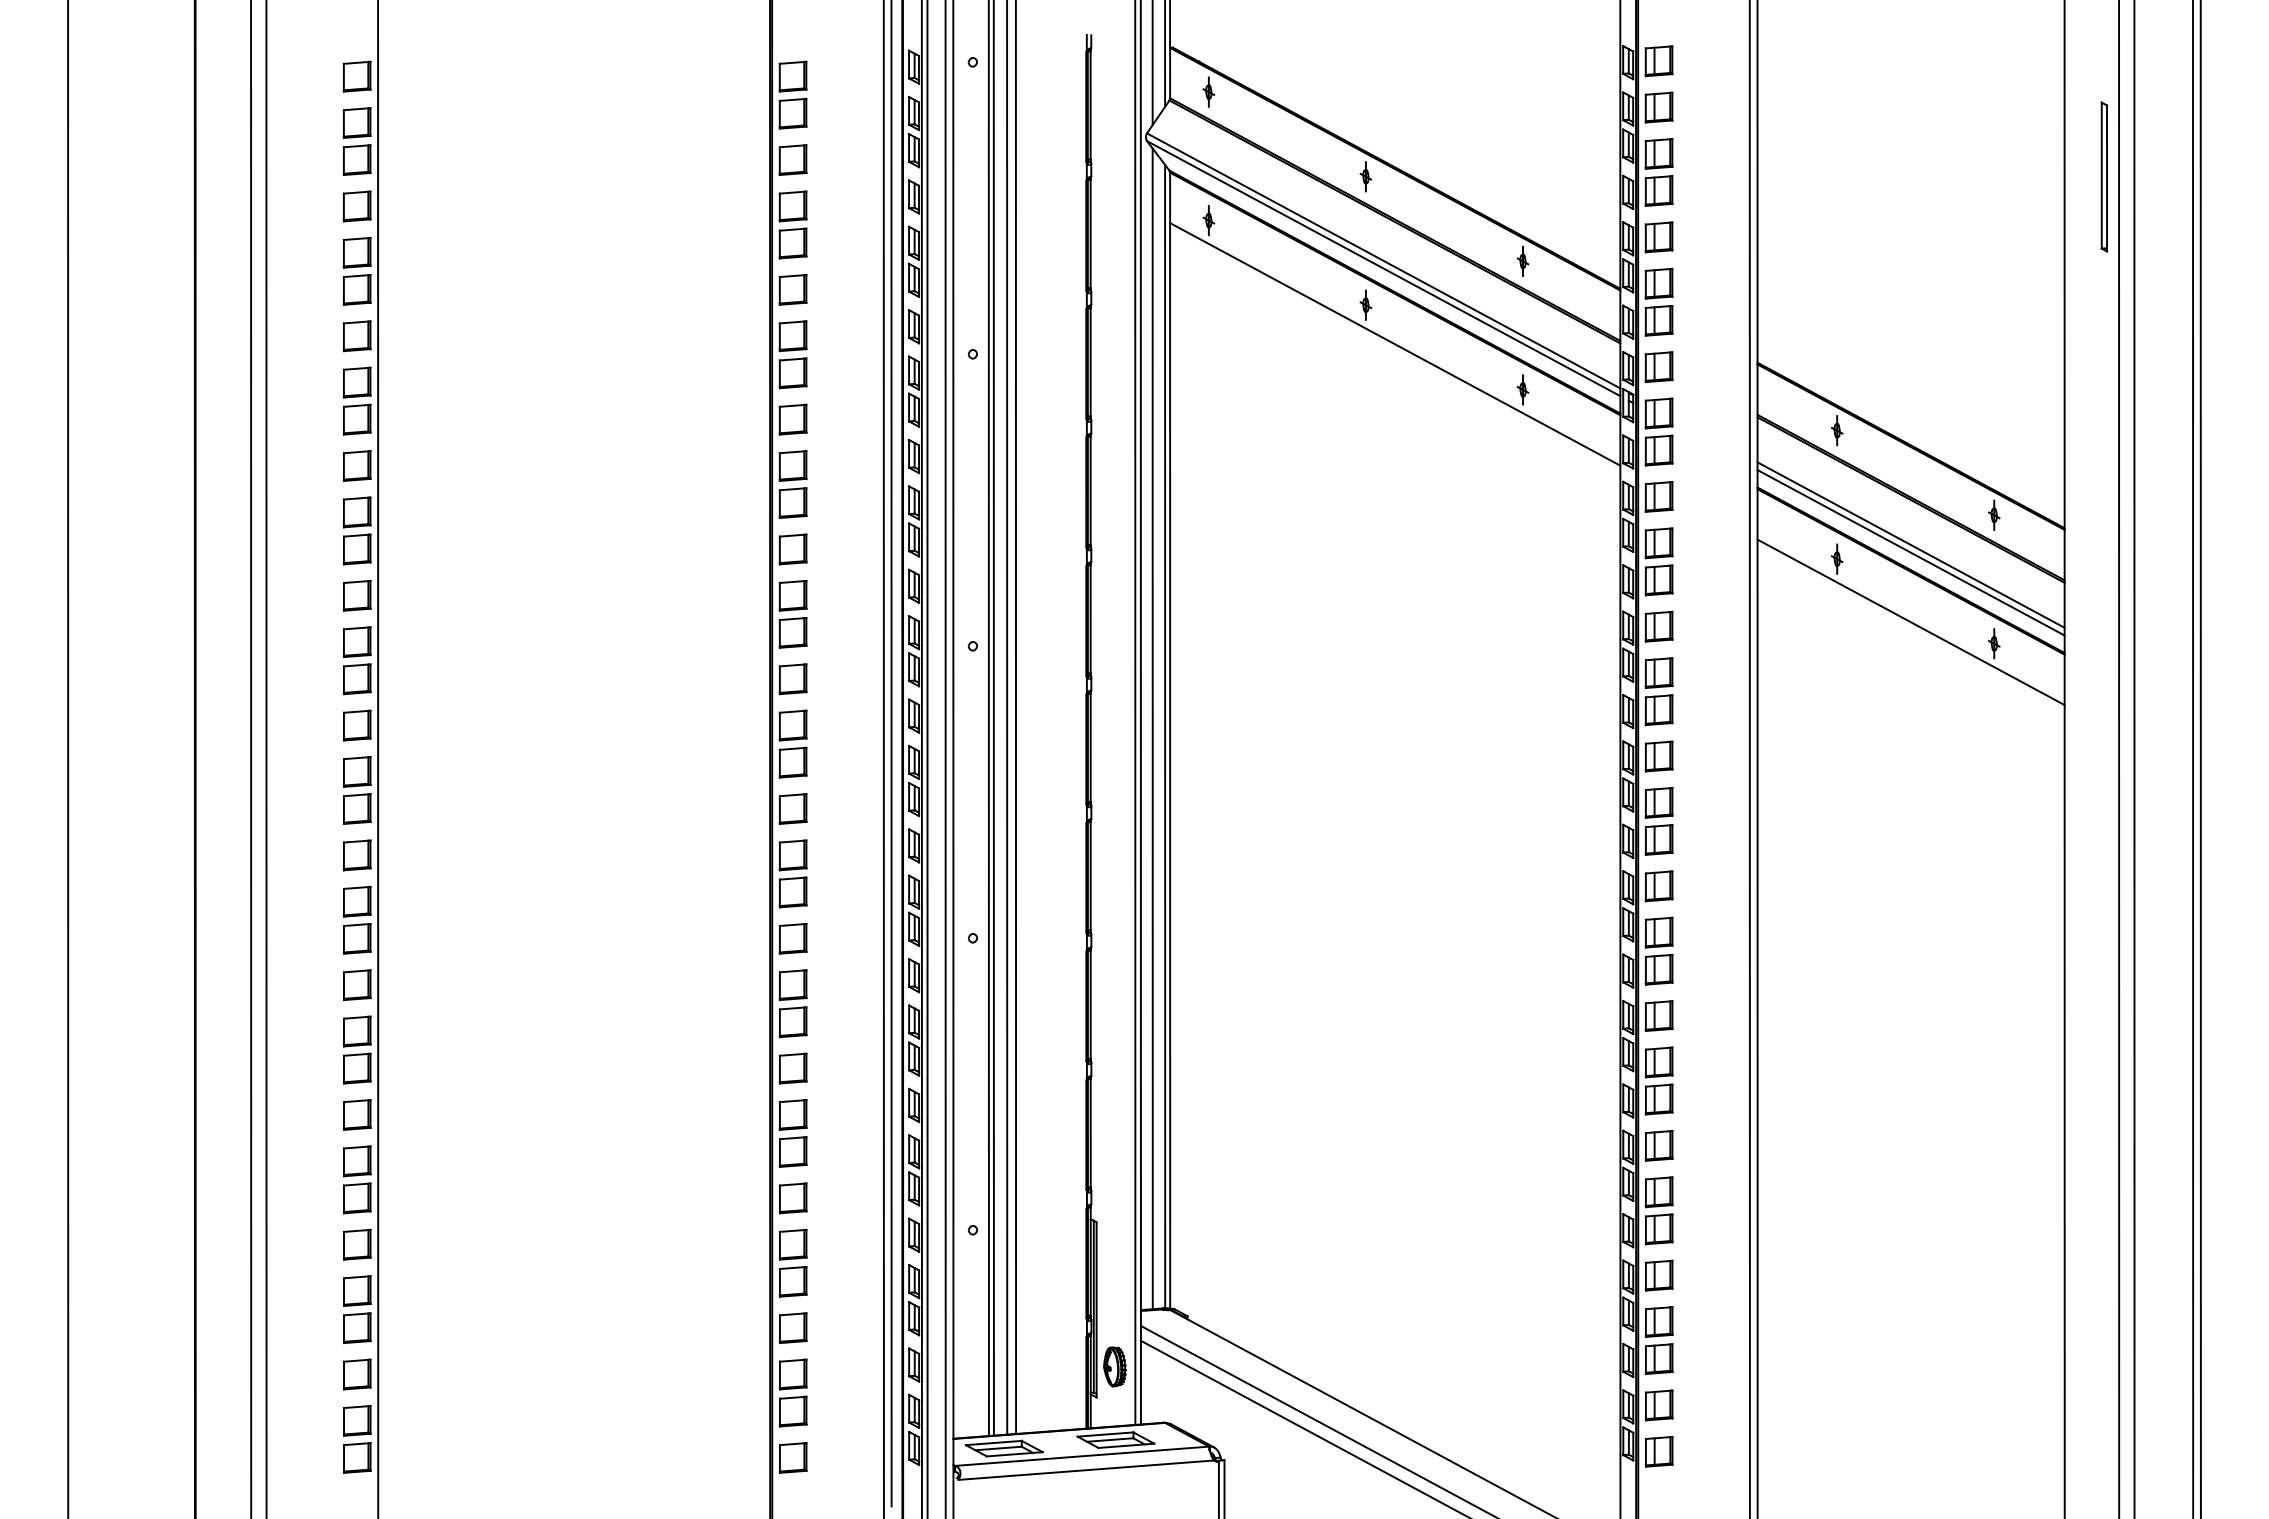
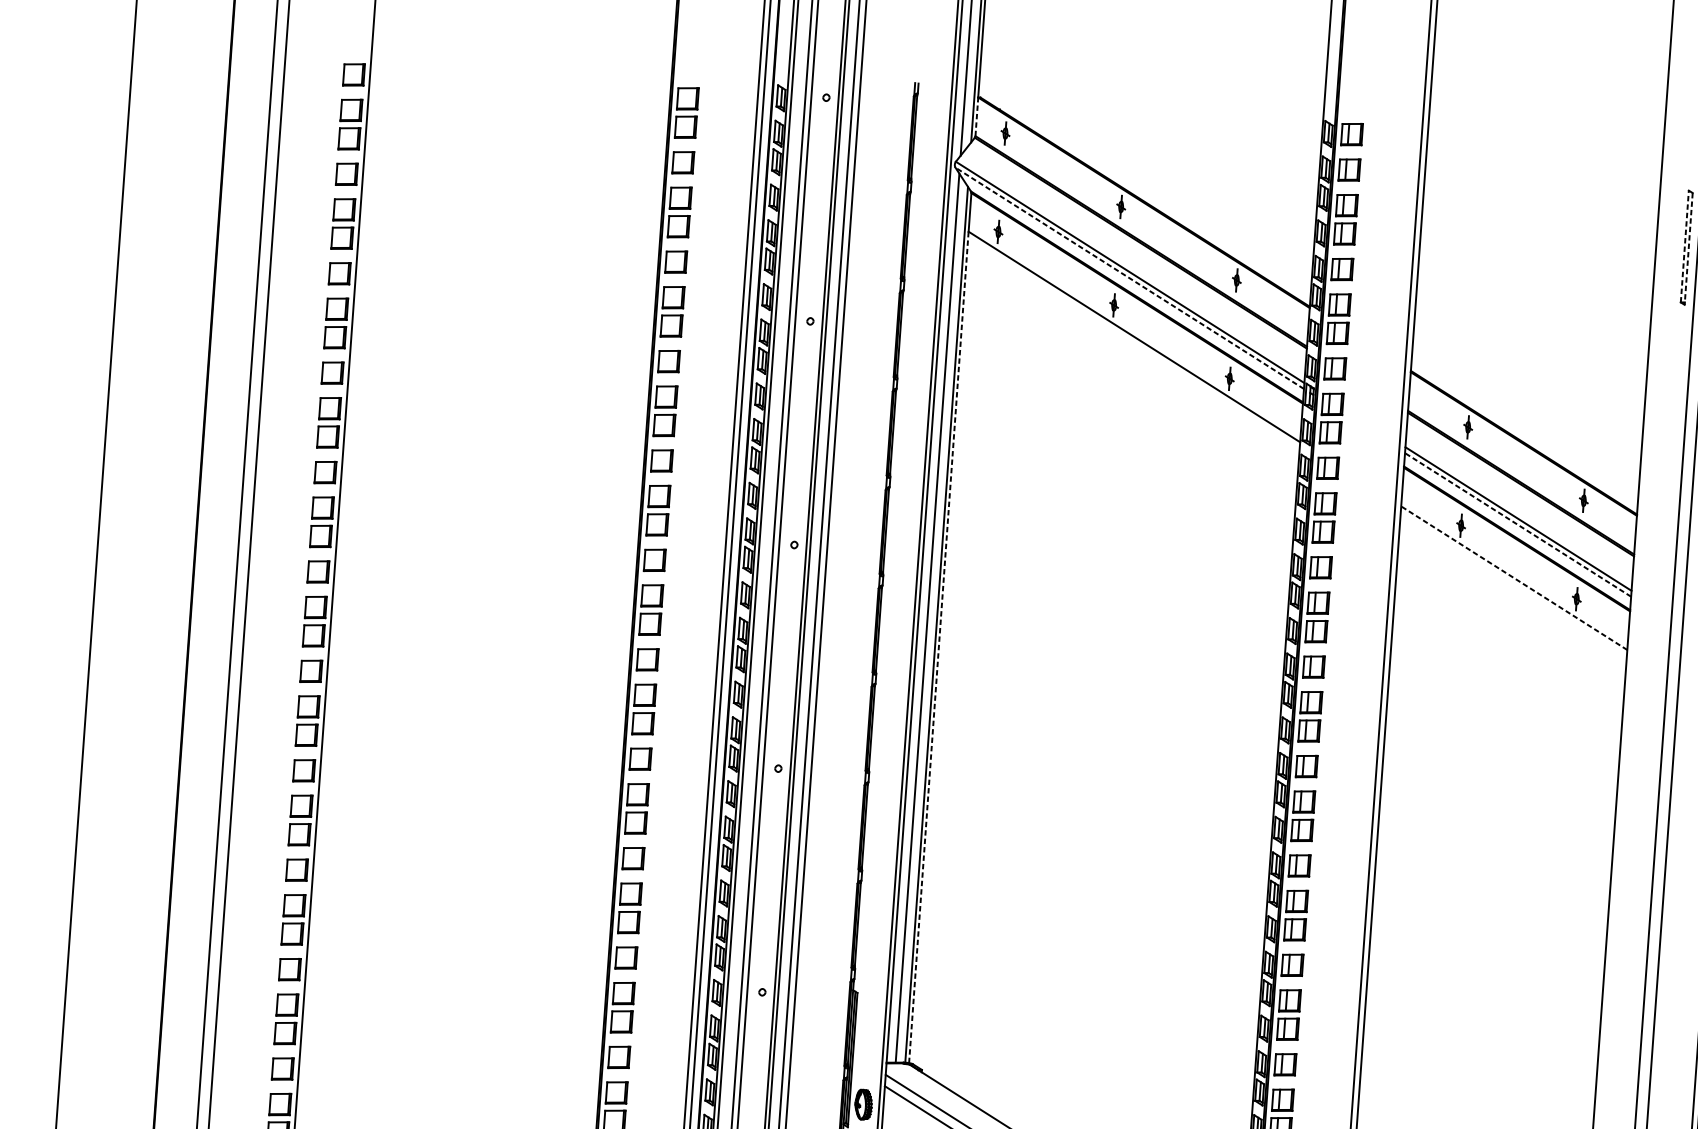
line: (1170, 72) -> (977, 116), solid -> dashed
line: (2101, 175) -> (1684, 246), solid -> dashed
line: (2107, 178) -> (1689, 249), solid -> dashed
line: (1383, 268) -> (1129, 278), solid -> dashed
line: (1910, 552) -> (1517, 524), solid -> dashed
line: (1910, 622) -> (1513, 578), solid -> dashed
line: (1170, 765) -> (939, 647), solid -> dashed

